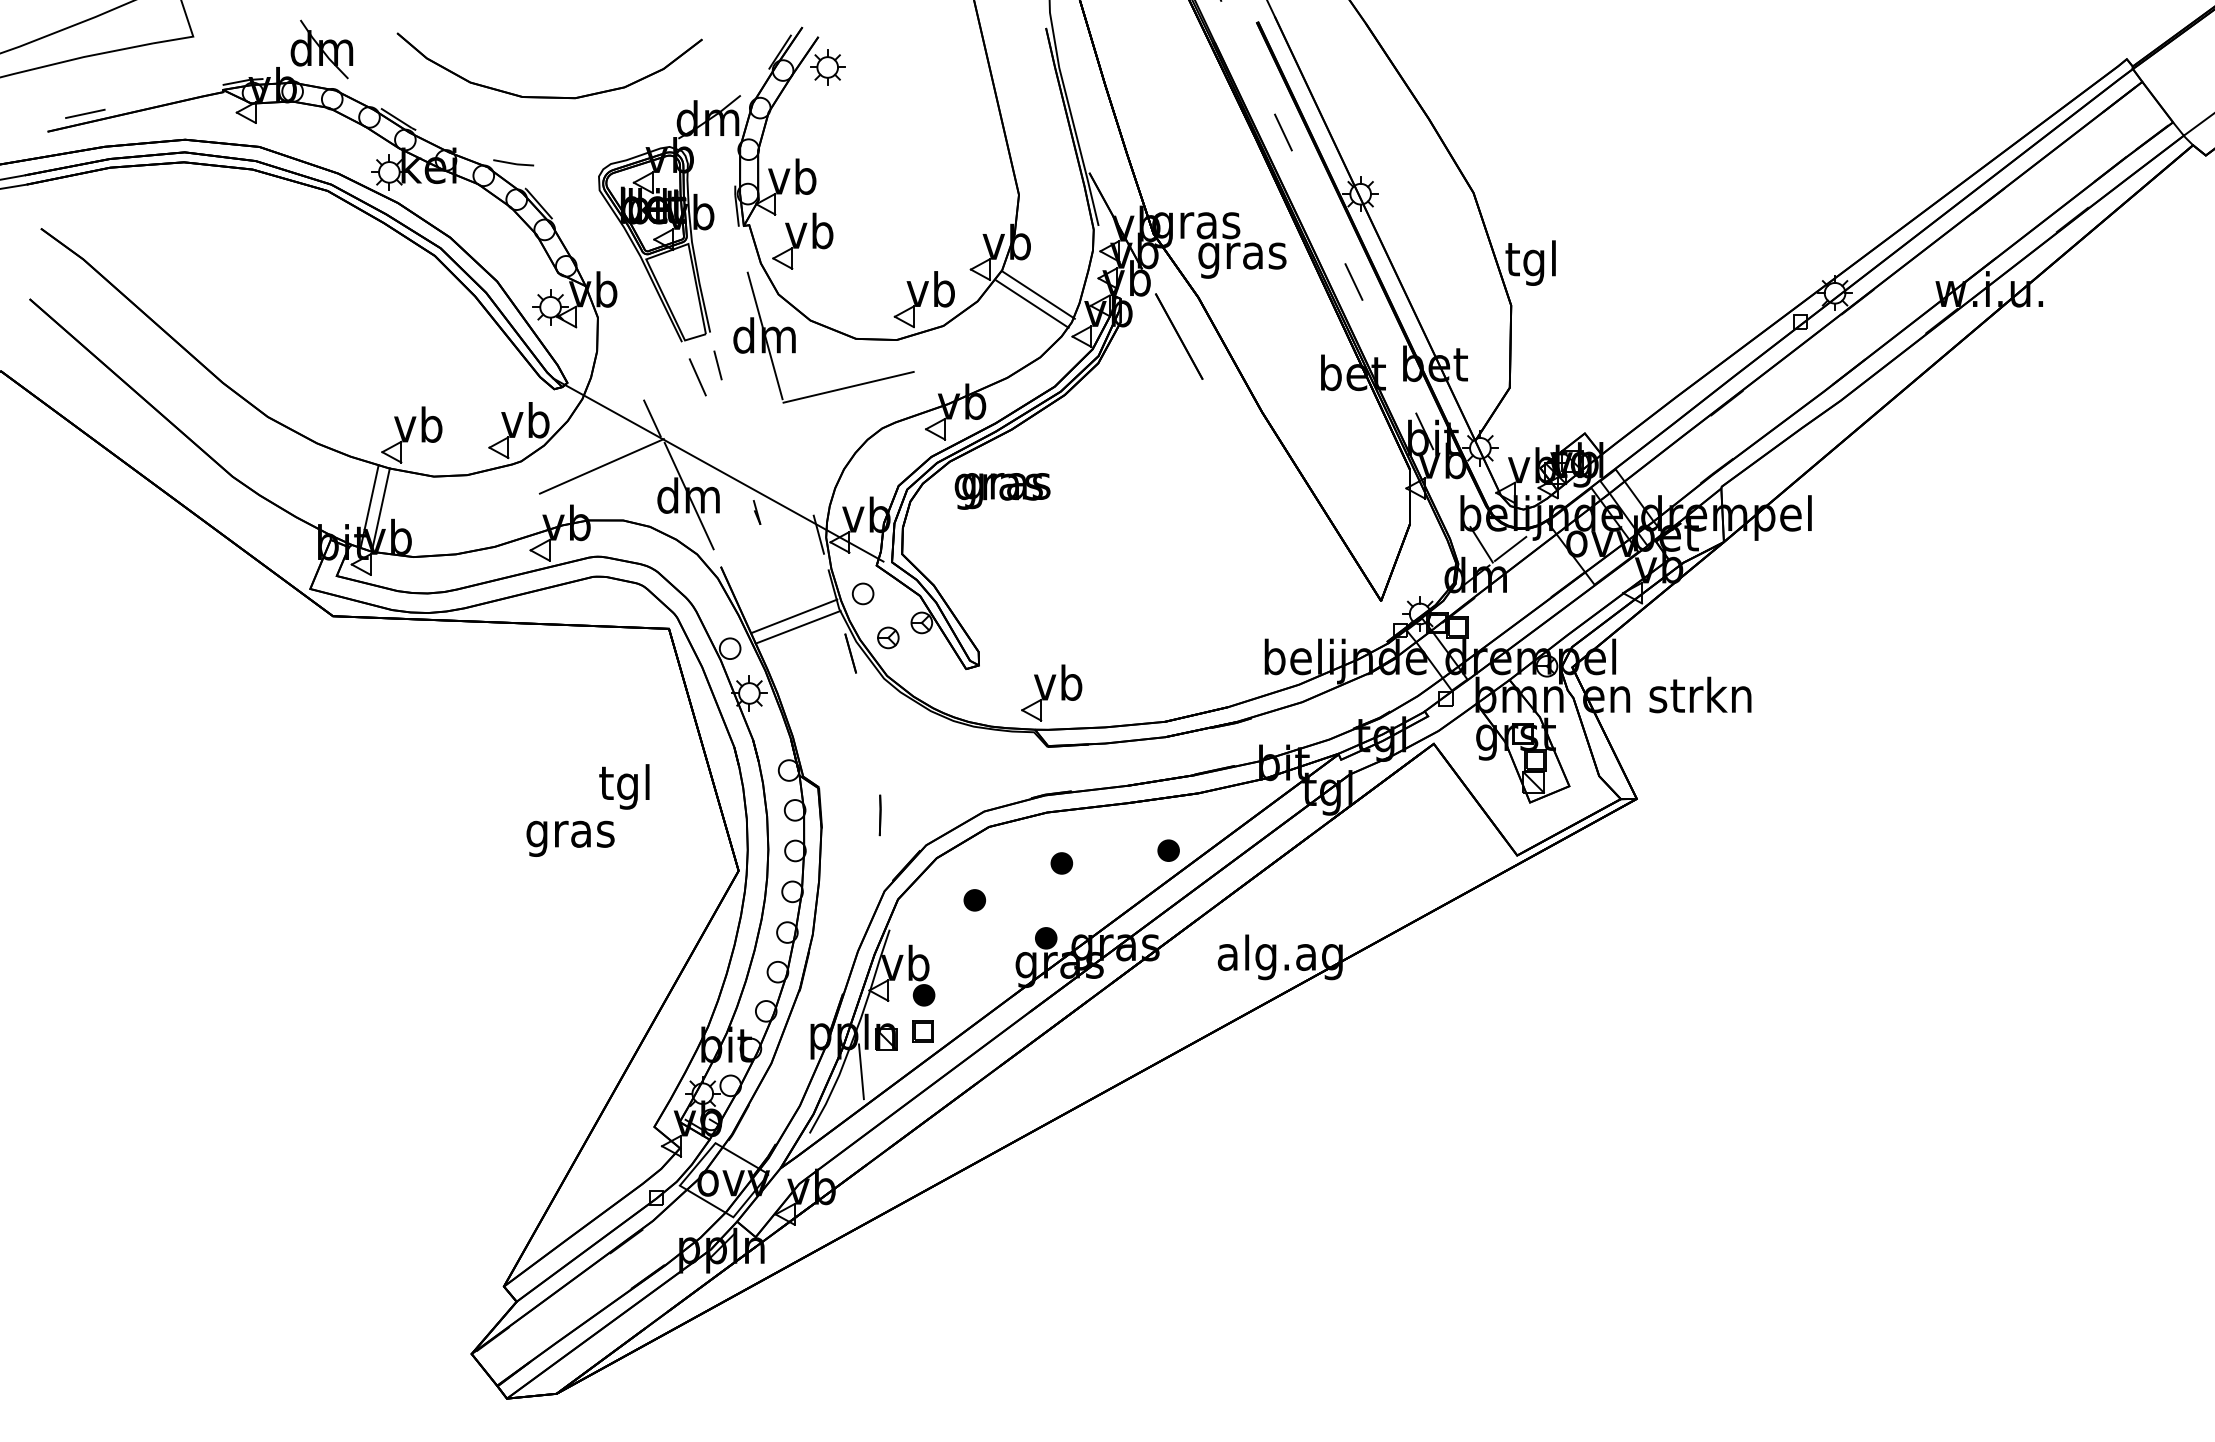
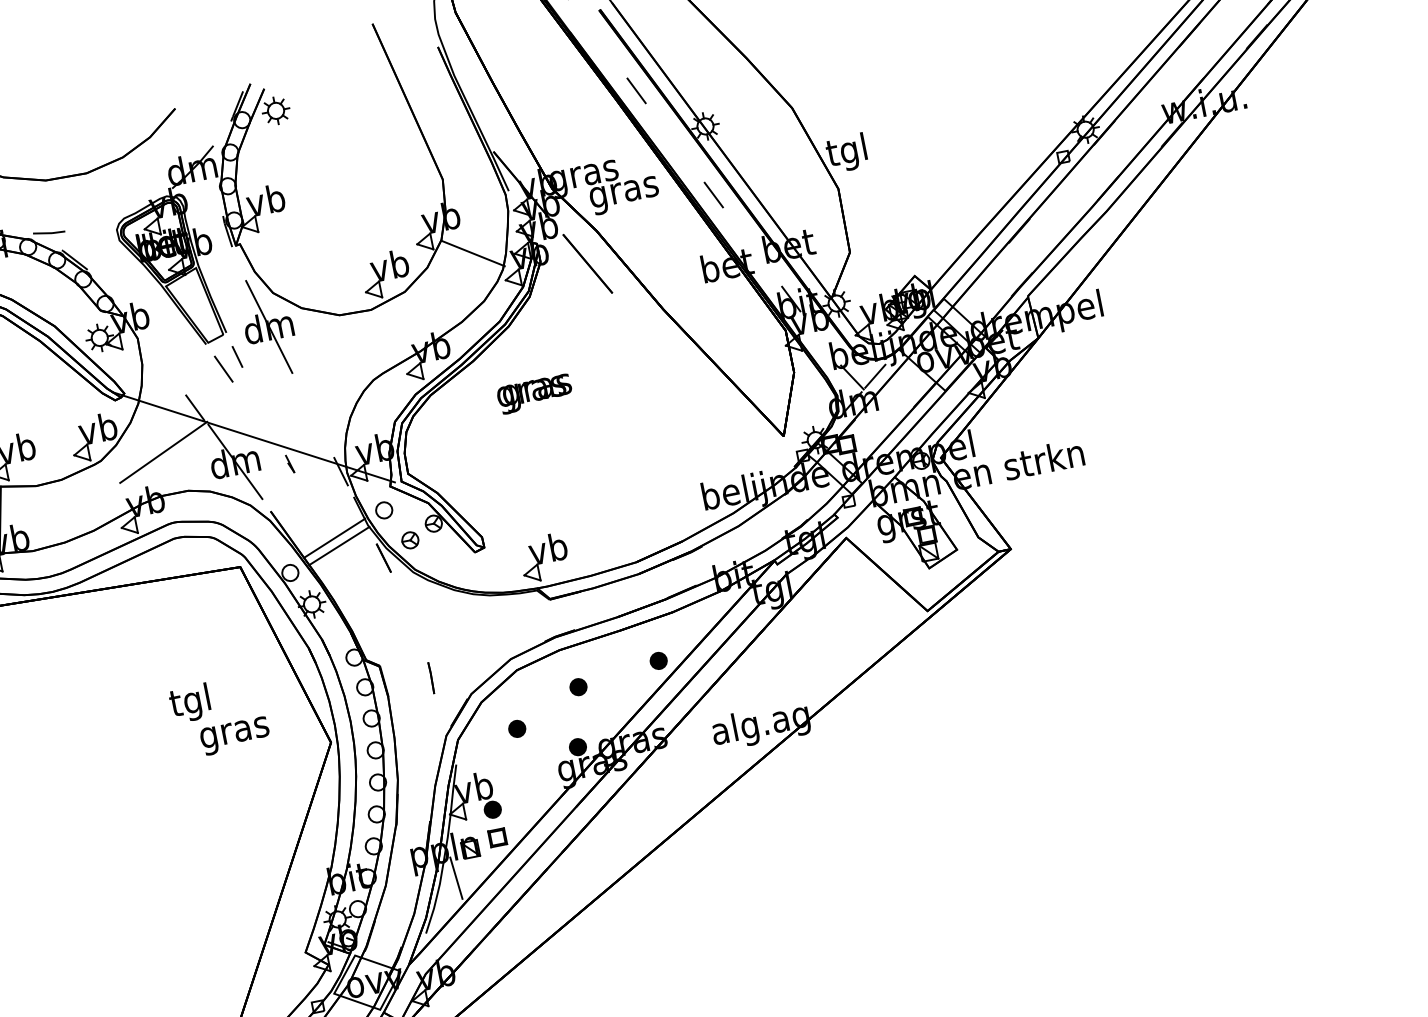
part: (802, 240) -> (283, 247), removed
line: (1032, 303) -> (469, 260), removed
line: (848, 386) -> (341, 353), removed
text: (1002, 491) -> (534, 394), moved
text: (624, 786) -> (190, 703), moved
text: (570, 838) -> (235, 735), moved

